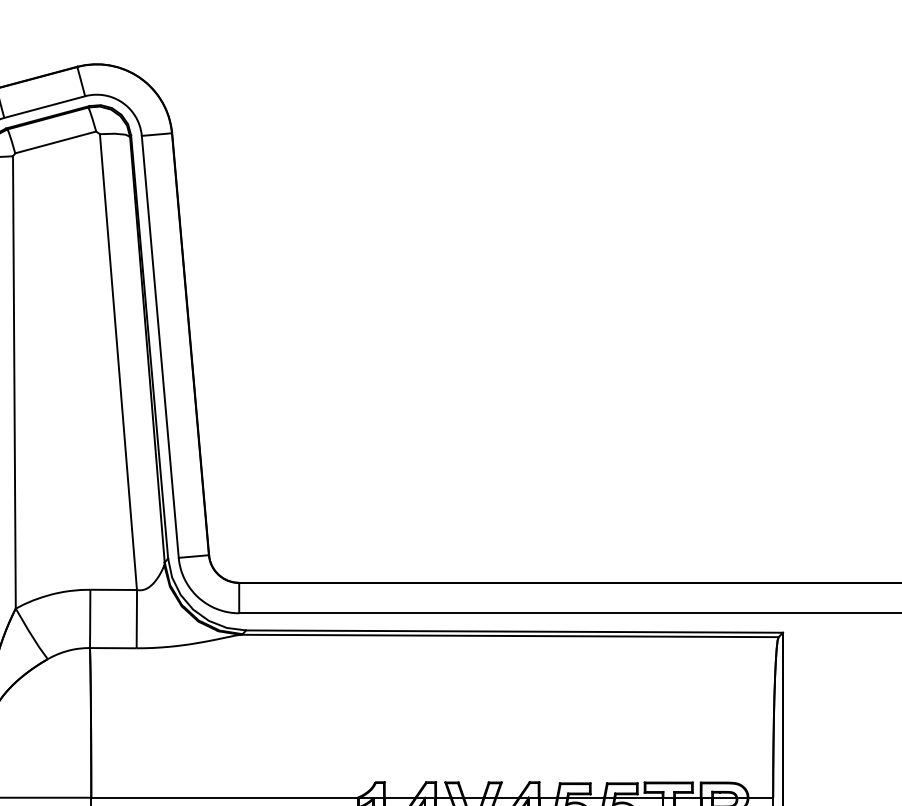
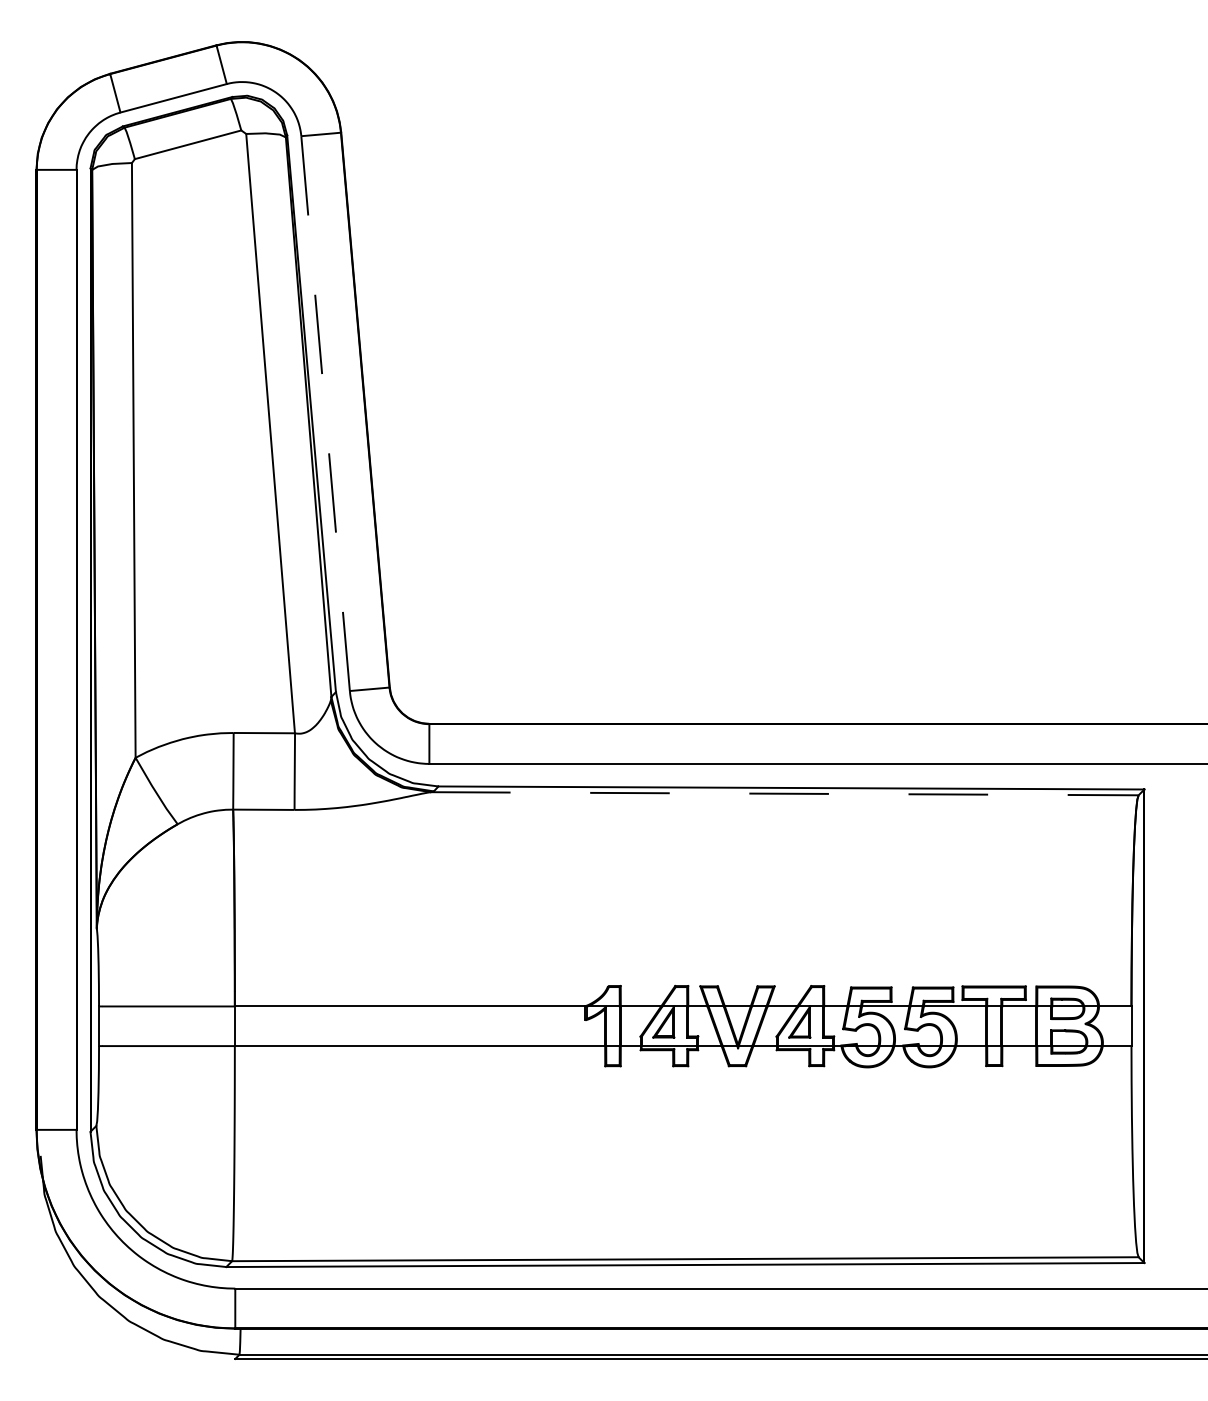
line: (160, 347) -> (325, 414), solid -> dashed
line: (509, 635) -> (784, 793), solid -> dashed

